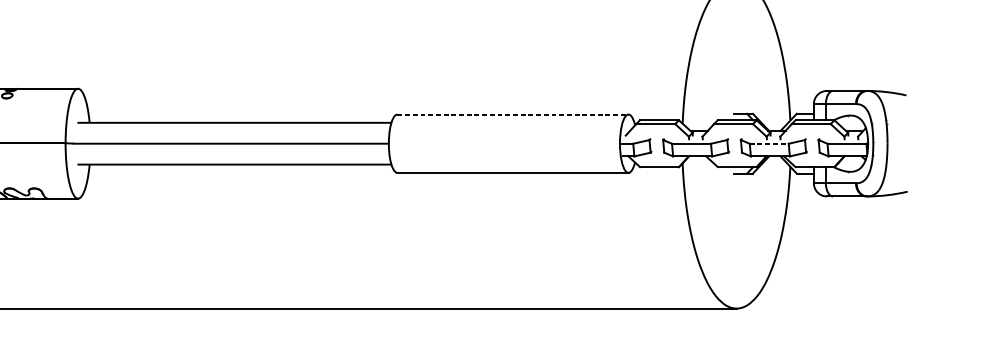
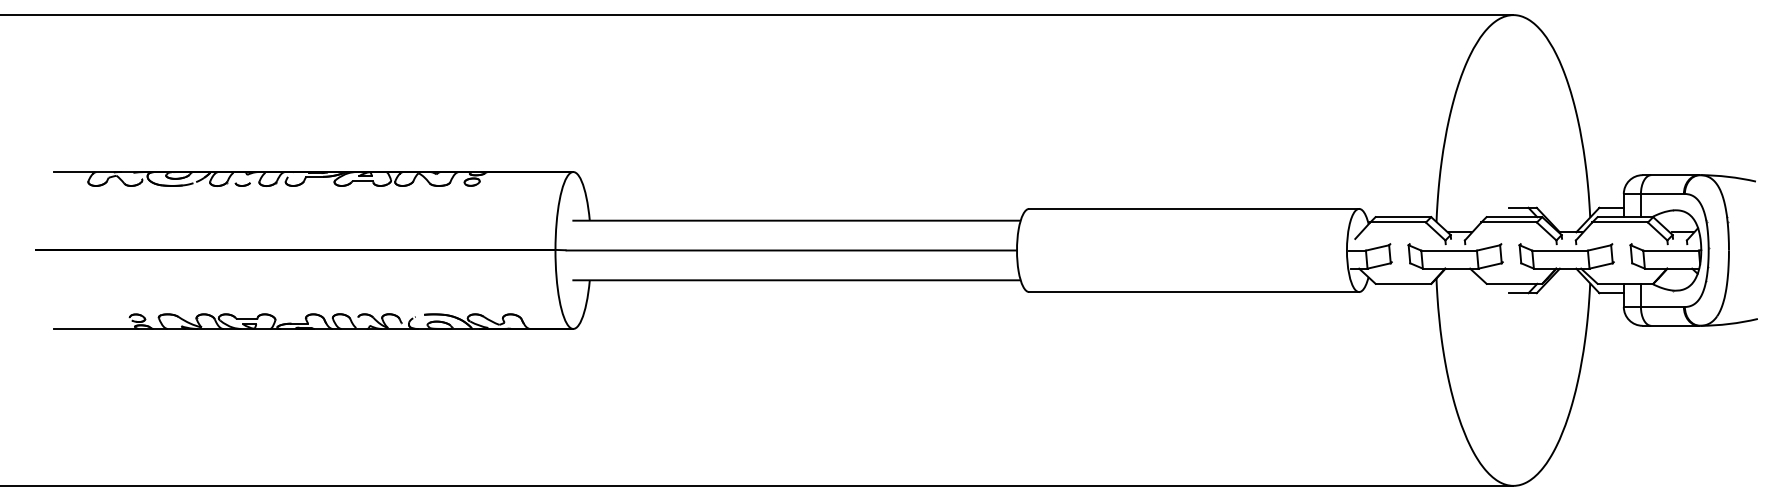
line: (513, 114) -> (1194, 208), dashed -> solid
line: (769, 143) -> (1560, 250), dashed -> solid

